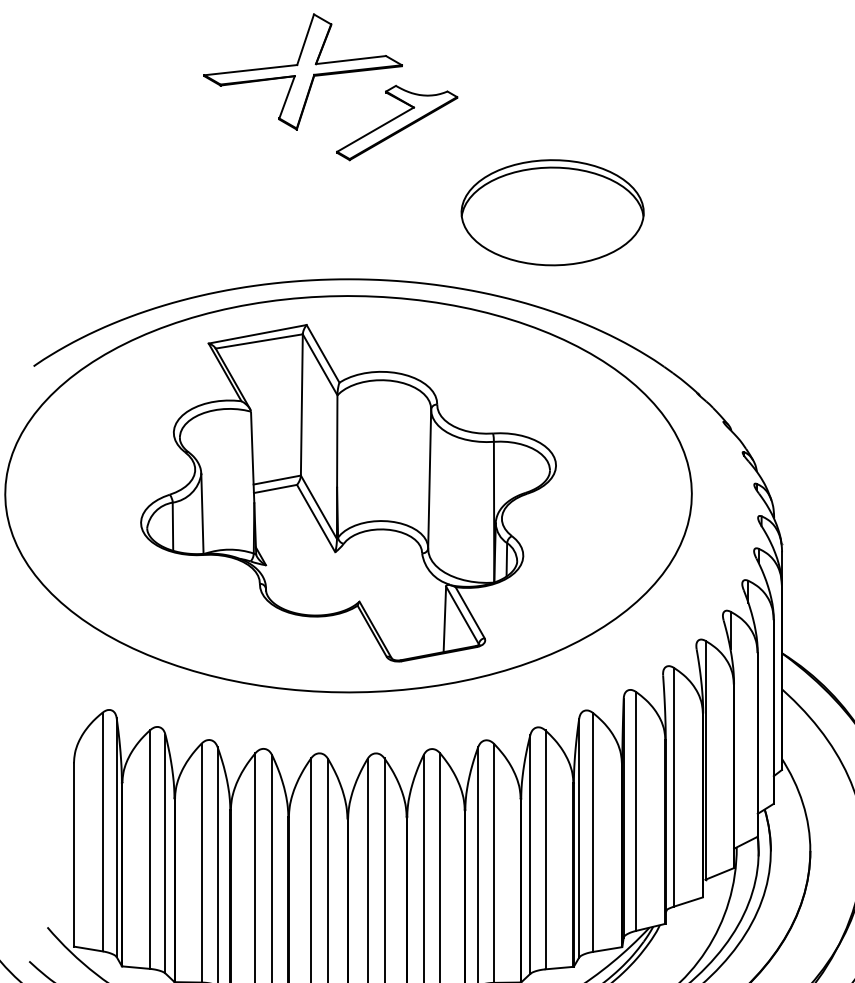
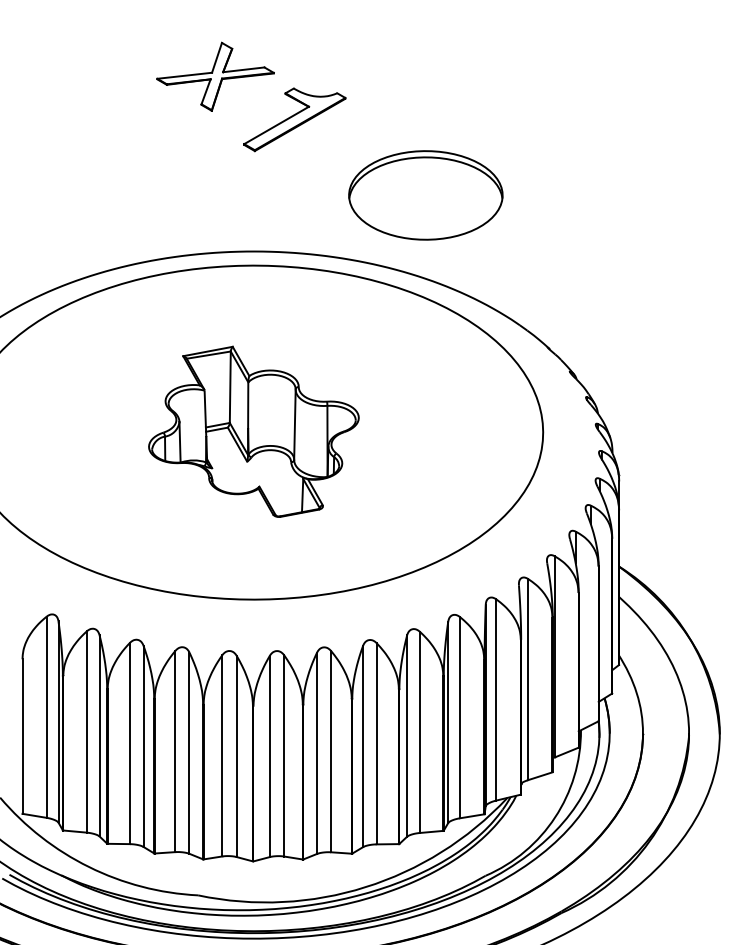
part: (303, 71) -> (215, 76), size x0.7
part: (348, 492) -> (253, 431), size x0.6

